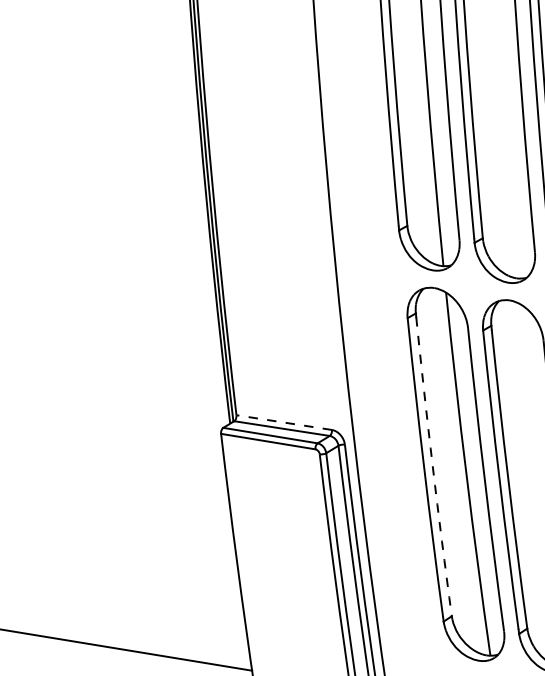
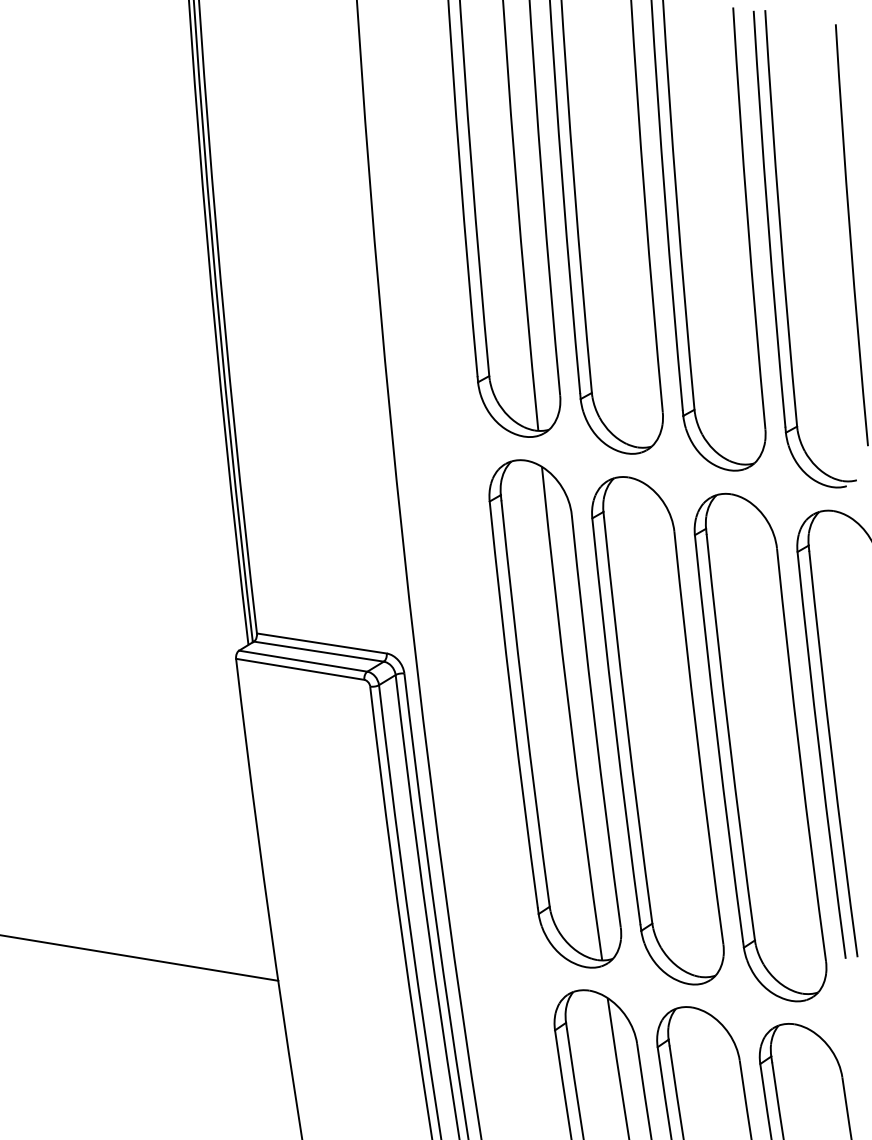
line: (283, 422) -> (321, 643), dashed -> solid
arc: (432, 466) -> (523, 703), dashed -> solid

